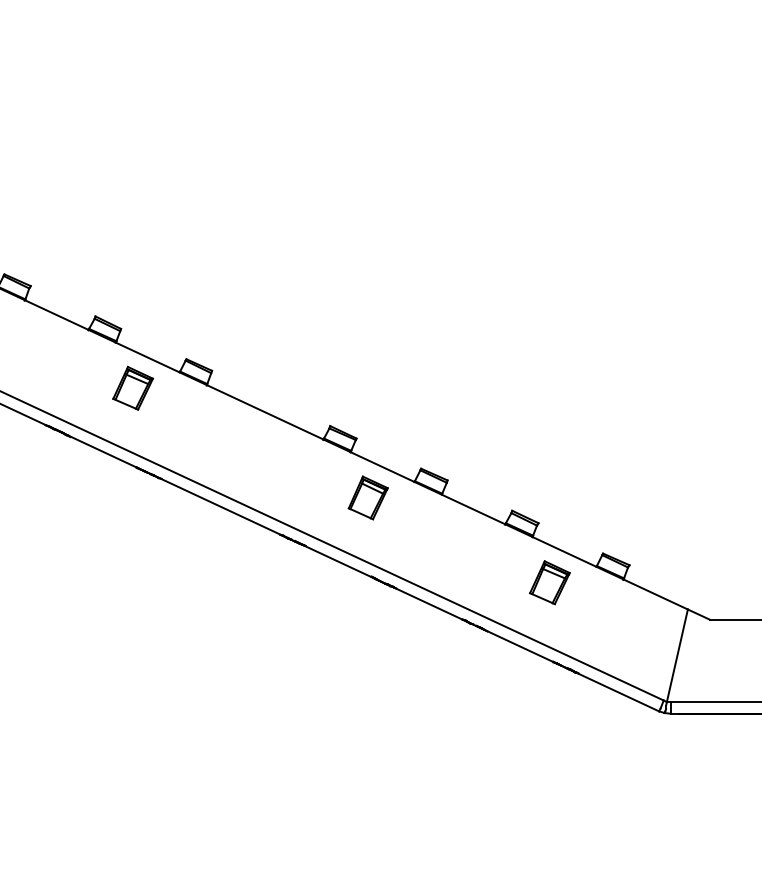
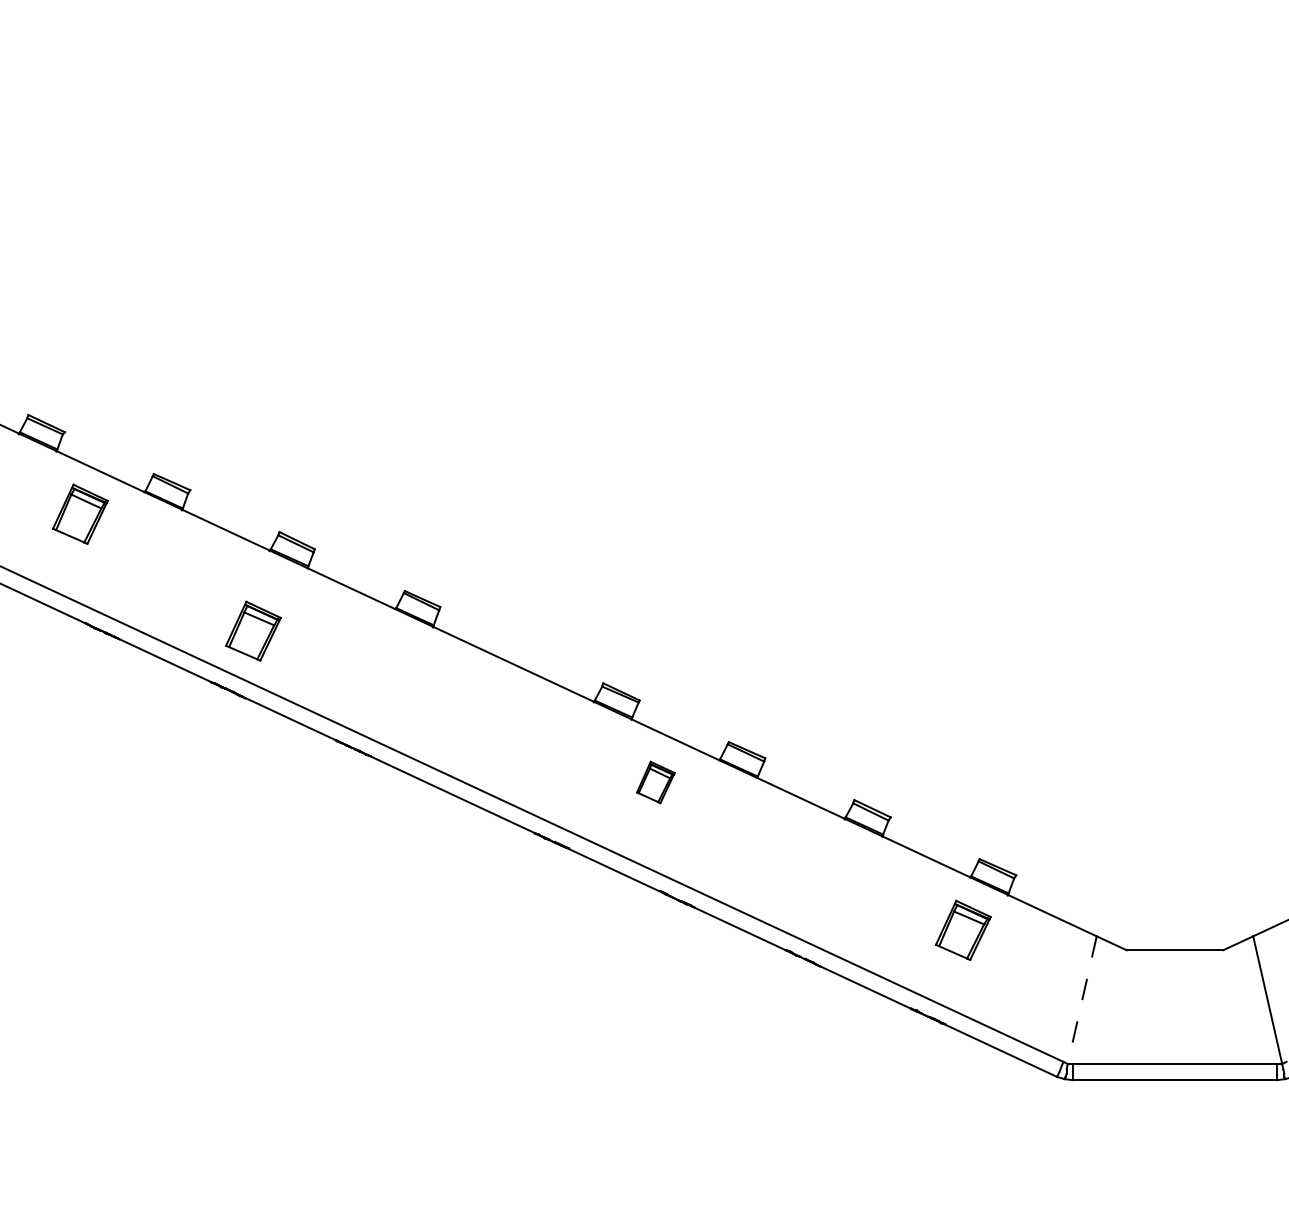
part: (133, 387) -> (253, 630), moved
part: (368, 497) -> (655, 782), size x0.7
part: (549, 582) -> (962, 929), moved
line: (677, 656) -> (1082, 1000), solid -> dashed

